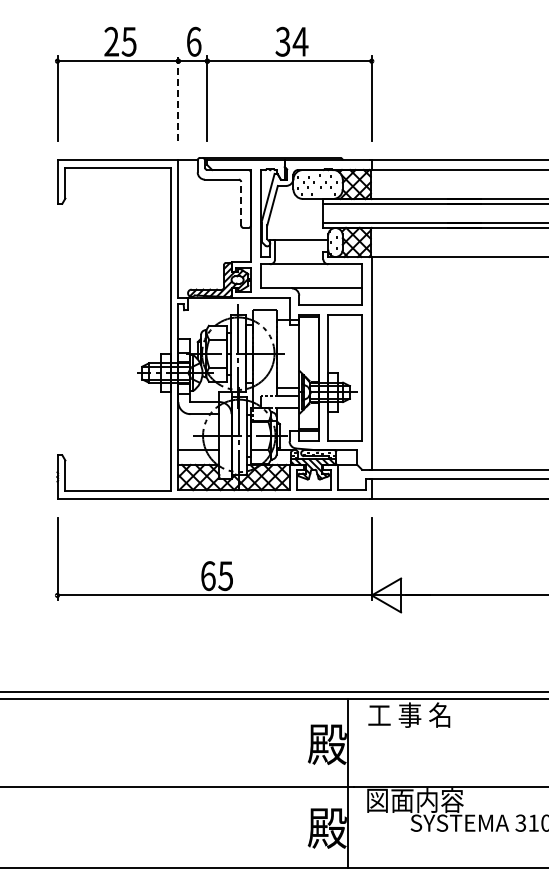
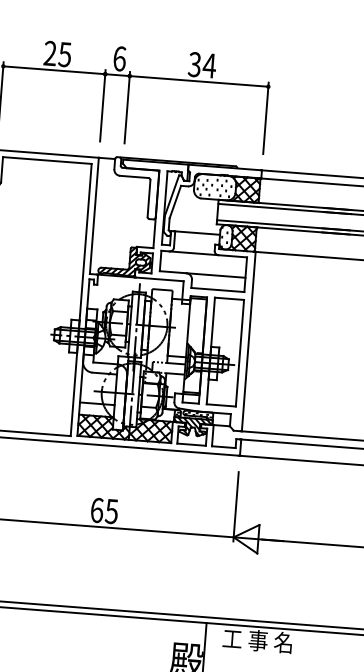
line: (178, 98) -> (102, 105), dashed -> solid
line: (241, 203) -> (149, 198), dashed -> solid

